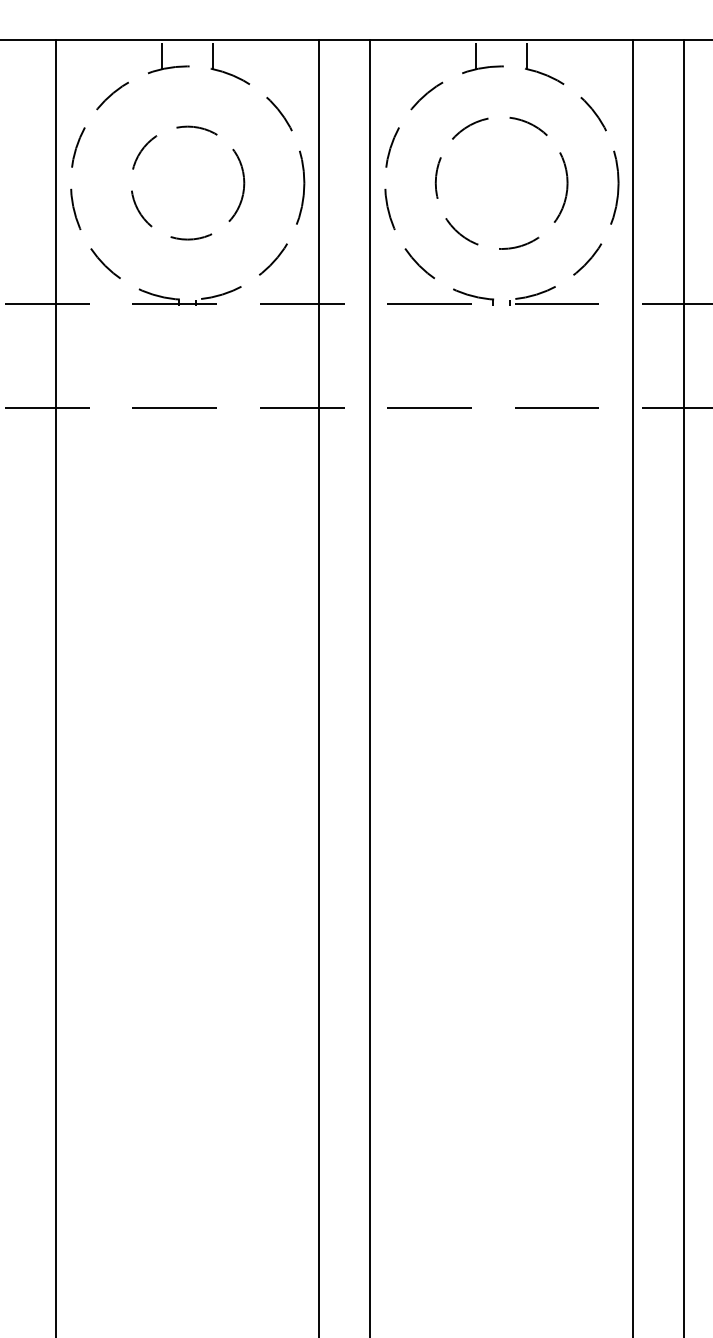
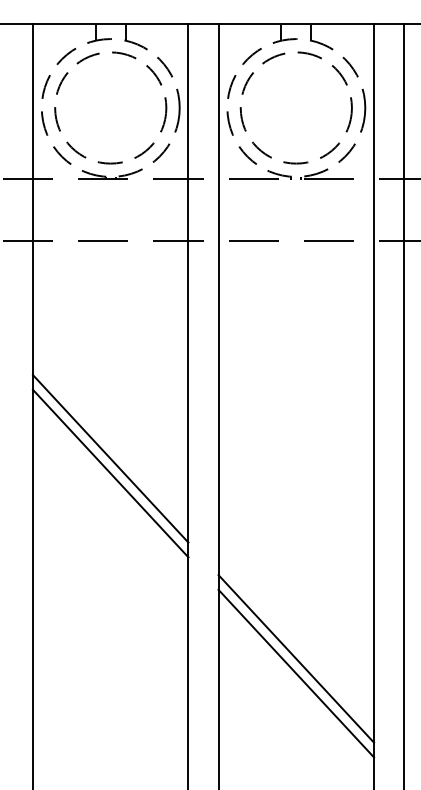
circle: (187, 182) -> (110, 107), size x1.67
circle: (500, 182) -> (295, 107), size x1.43
line: (187, 776) -> (110, 458), added
line: (187, 801) -> (110, 473), added
line: (502, 1115) -> (296, 658), added
line: (502, 1140) -> (296, 673), added

